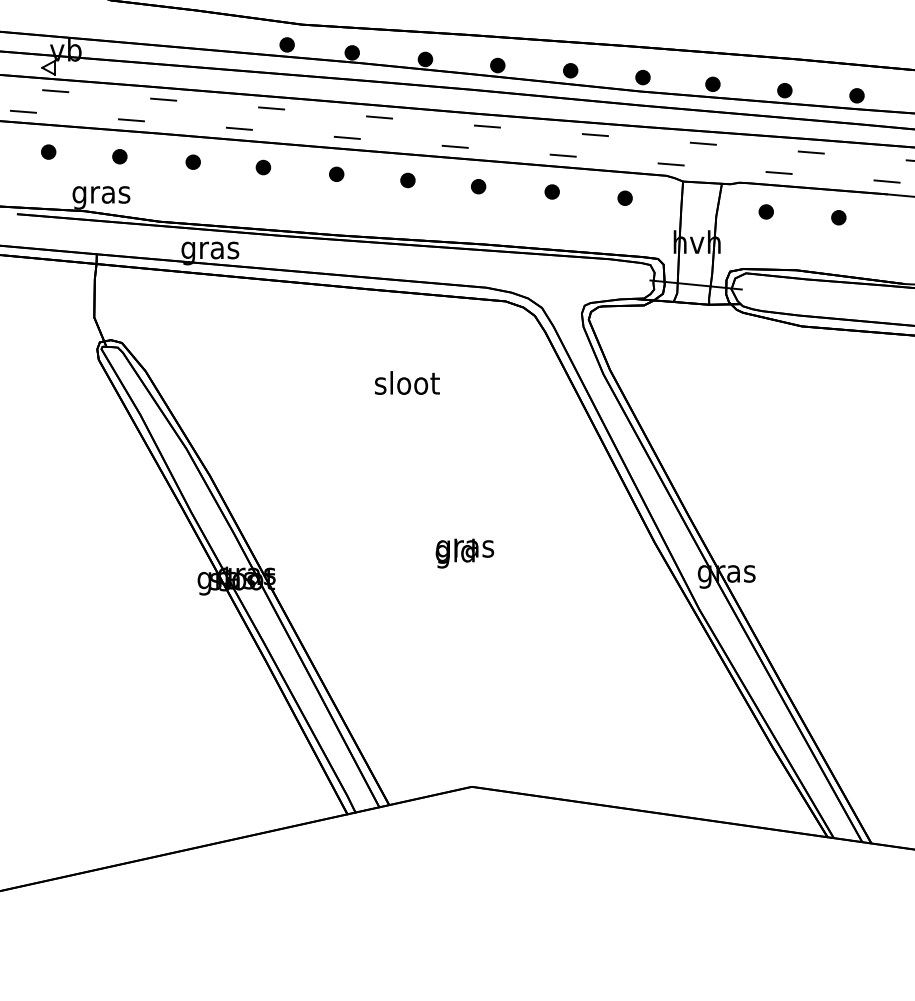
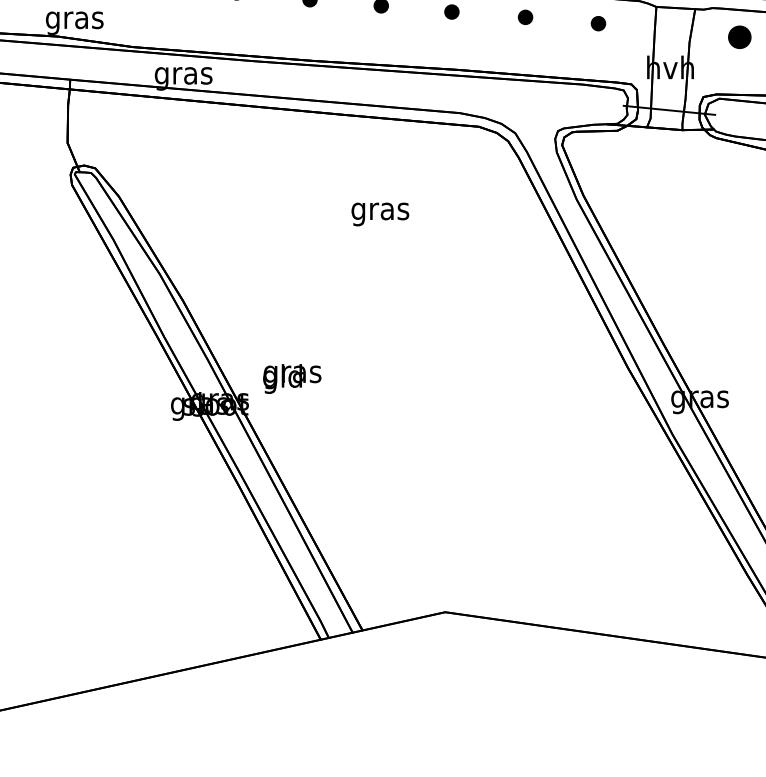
part: (765, 211) -> (738, 36), size x1.6
text: (406, 385) -> (379, 210), sloot -> gras
text: (464, 553) -> (291, 378), moved

